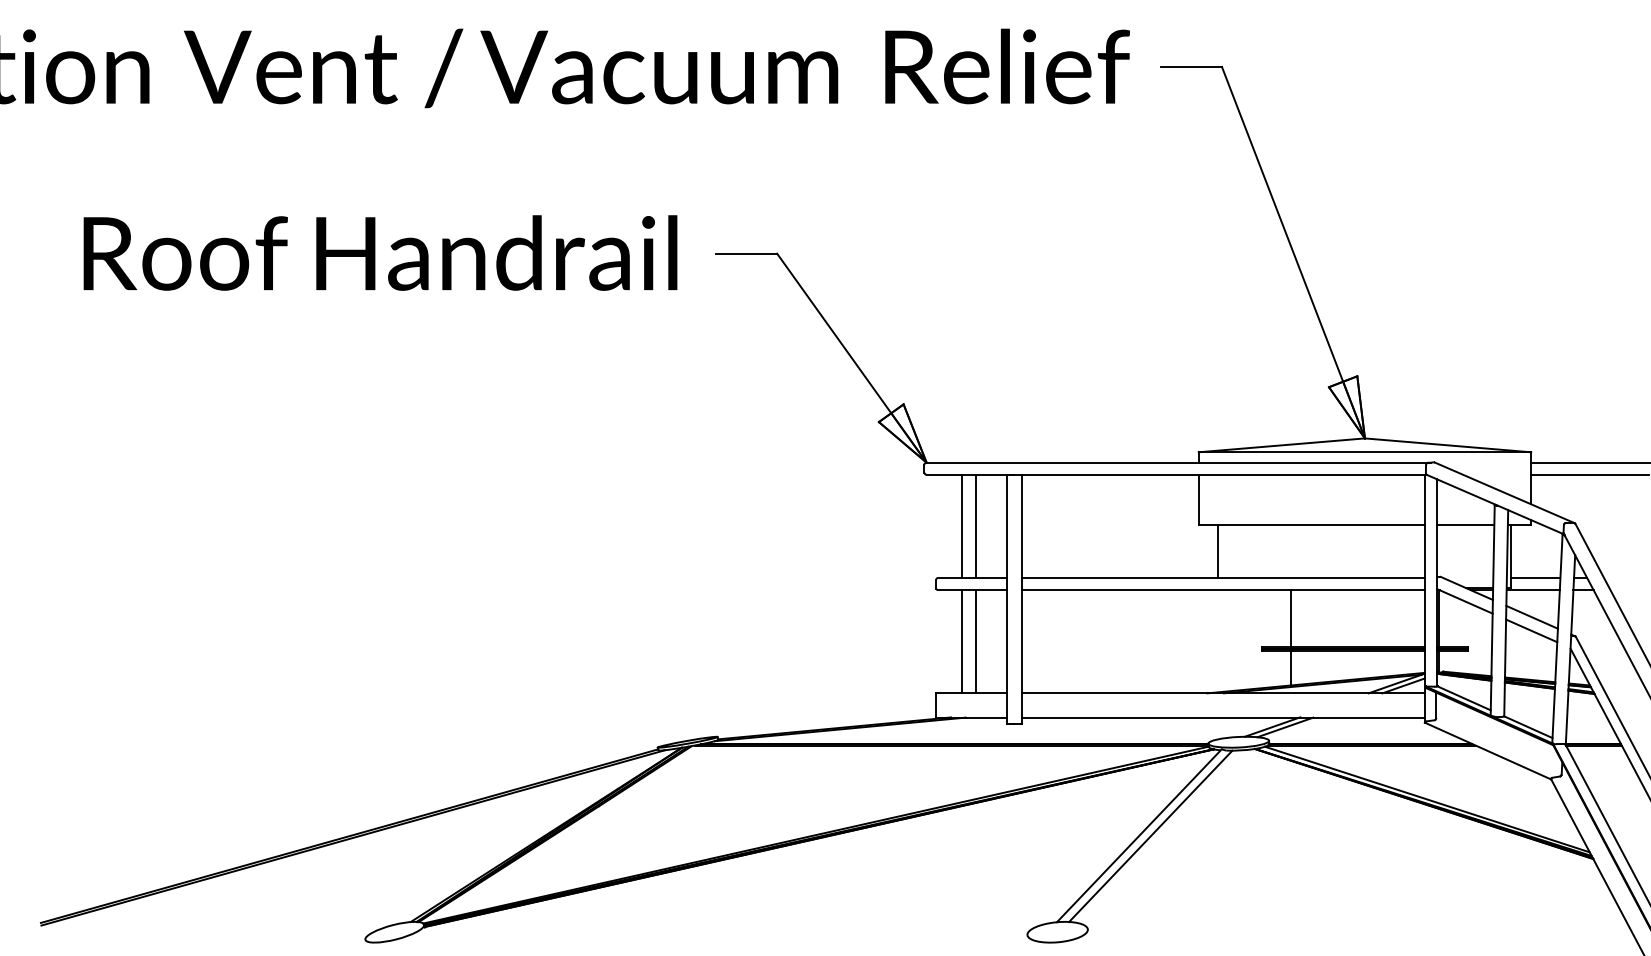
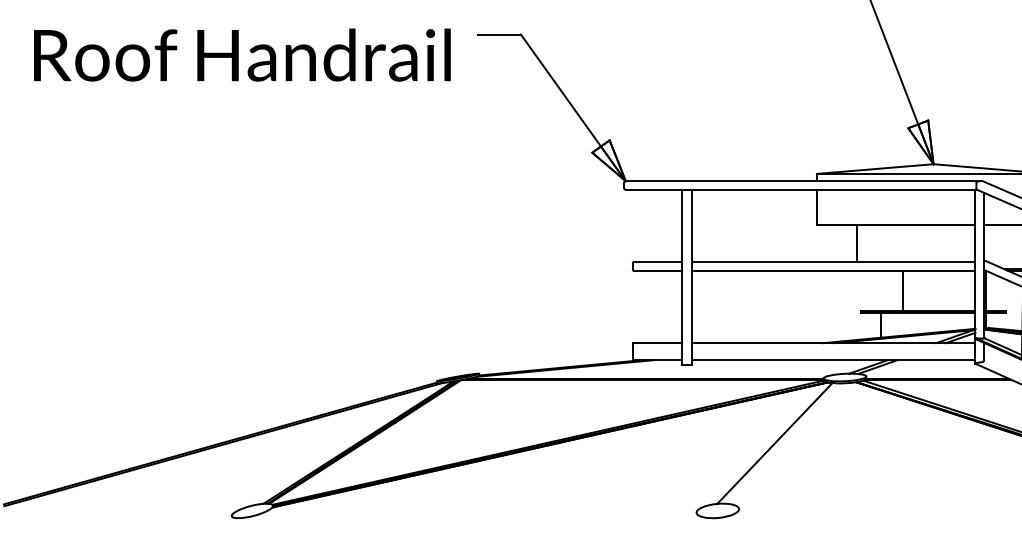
text: (380, 252) -> (242, 54), moved
line: (961, 525) -> (650, 225), removed
line: (975, 525) -> (660, 225), removed
line: (1218, 551) -> (856, 243), moved
line: (1290, 618) -> (902, 290), moved
line: (961, 641) -> (650, 306), removed
line: (975, 641) -> (660, 306), removed
line: (1150, 835) -> (783, 443), removed

